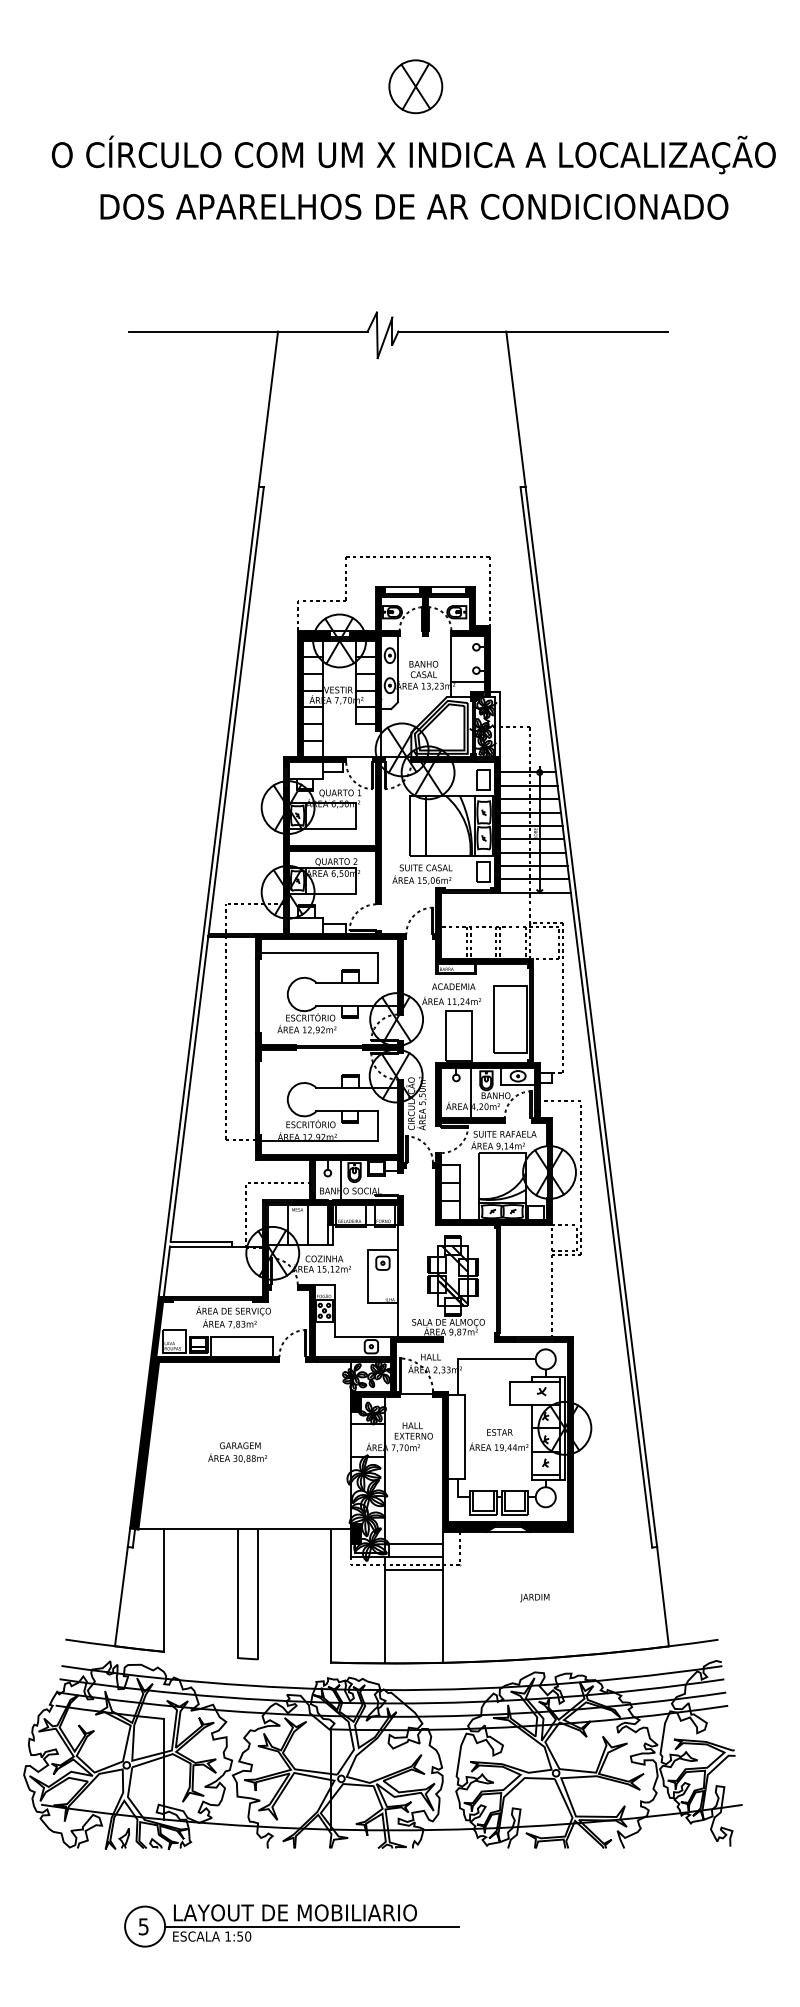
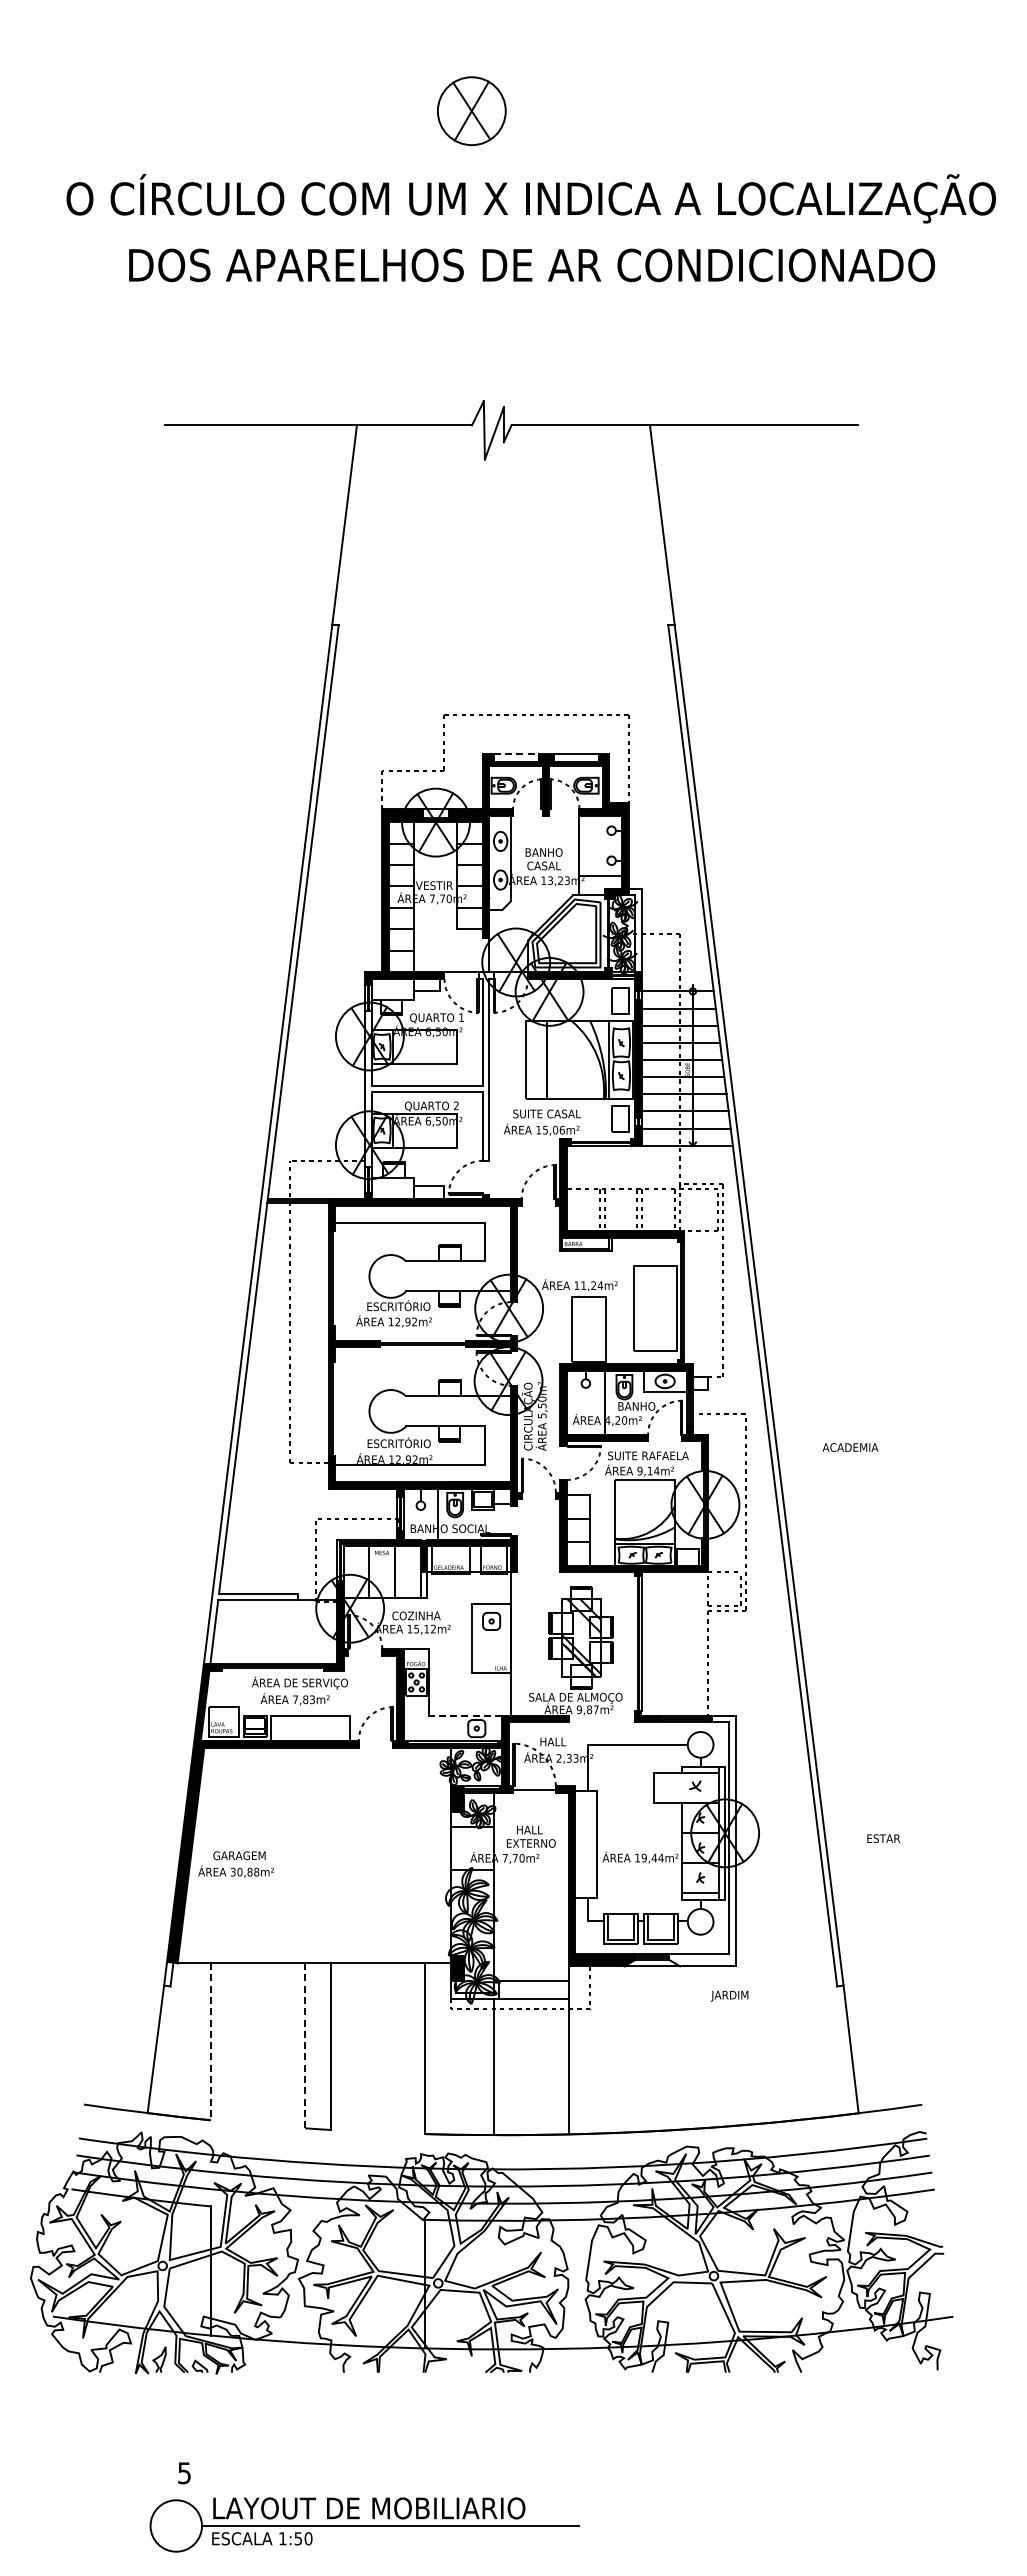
part: (415, 86) -> (471, 110), moved
line: (402, 587) -> (516, 753), solid -> dashed
fill: (334, 833) -> (429, 1069), removed
text: (453, 986) -> (850, 1447), moved
line: (362, 1336) -> (465, 1715), solid -> dashed
text: (499, 1432) -> (883, 1838), moved
fill: (547, 1433) -> (702, 1840), removed
text: (237, 1452) -> (235, 1864), moved
line: (413, 1570) -> (530, 2015), removed
line: (163, 1590) -> (210, 2041), solid -> dashed
line: (237, 1593) -> (305, 2045), solid -> dashed
text: (534, 1597) -> (729, 1995), moved
part: (291, 1925) -> (364, 2524), moved

